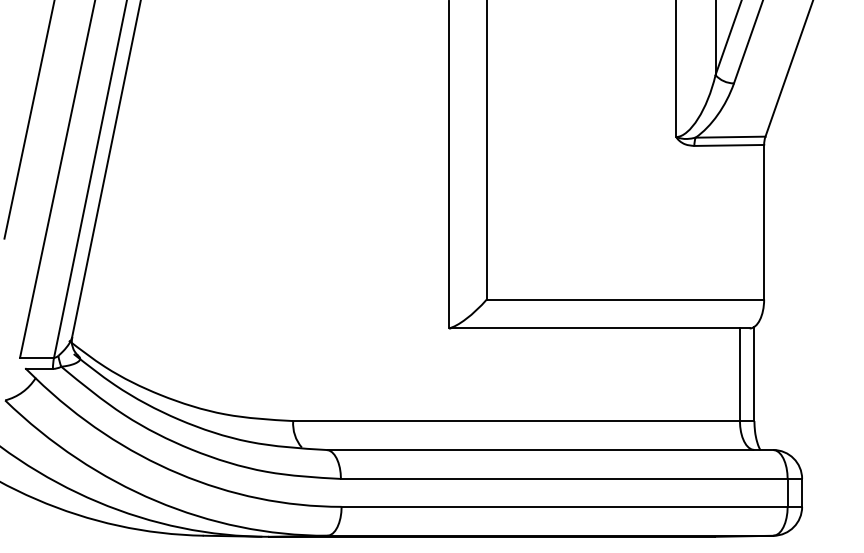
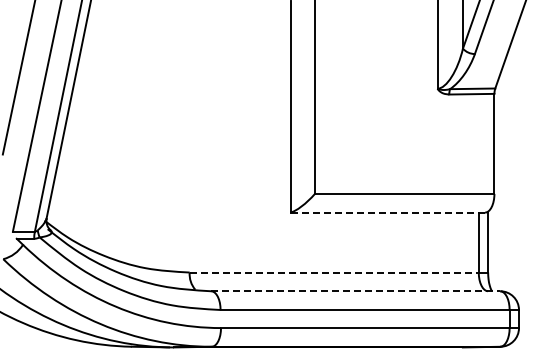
line: (600, 328) -> (388, 212), solid -> dashed
line: (516, 420) -> (334, 272), solid -> dashed
line: (549, 450) -> (355, 291), solid -> dashed

